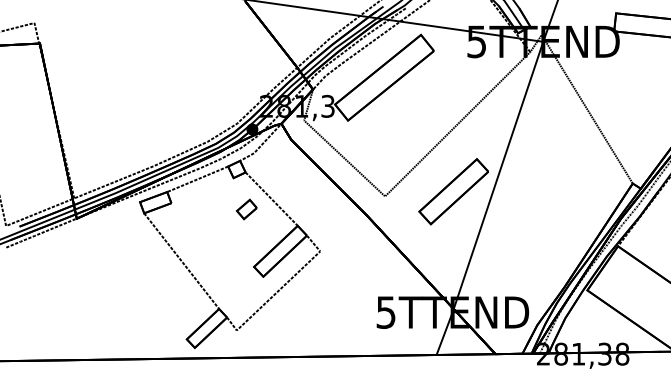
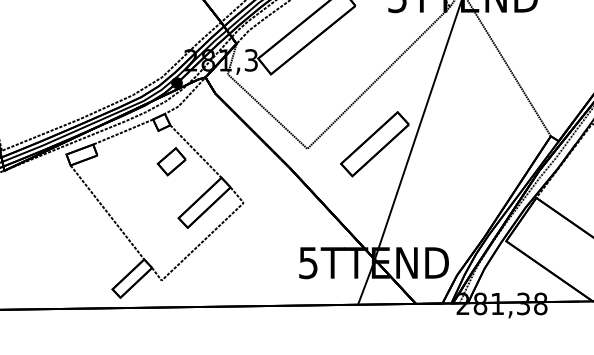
part: (246, 209) -> (171, 161), size x1.43

